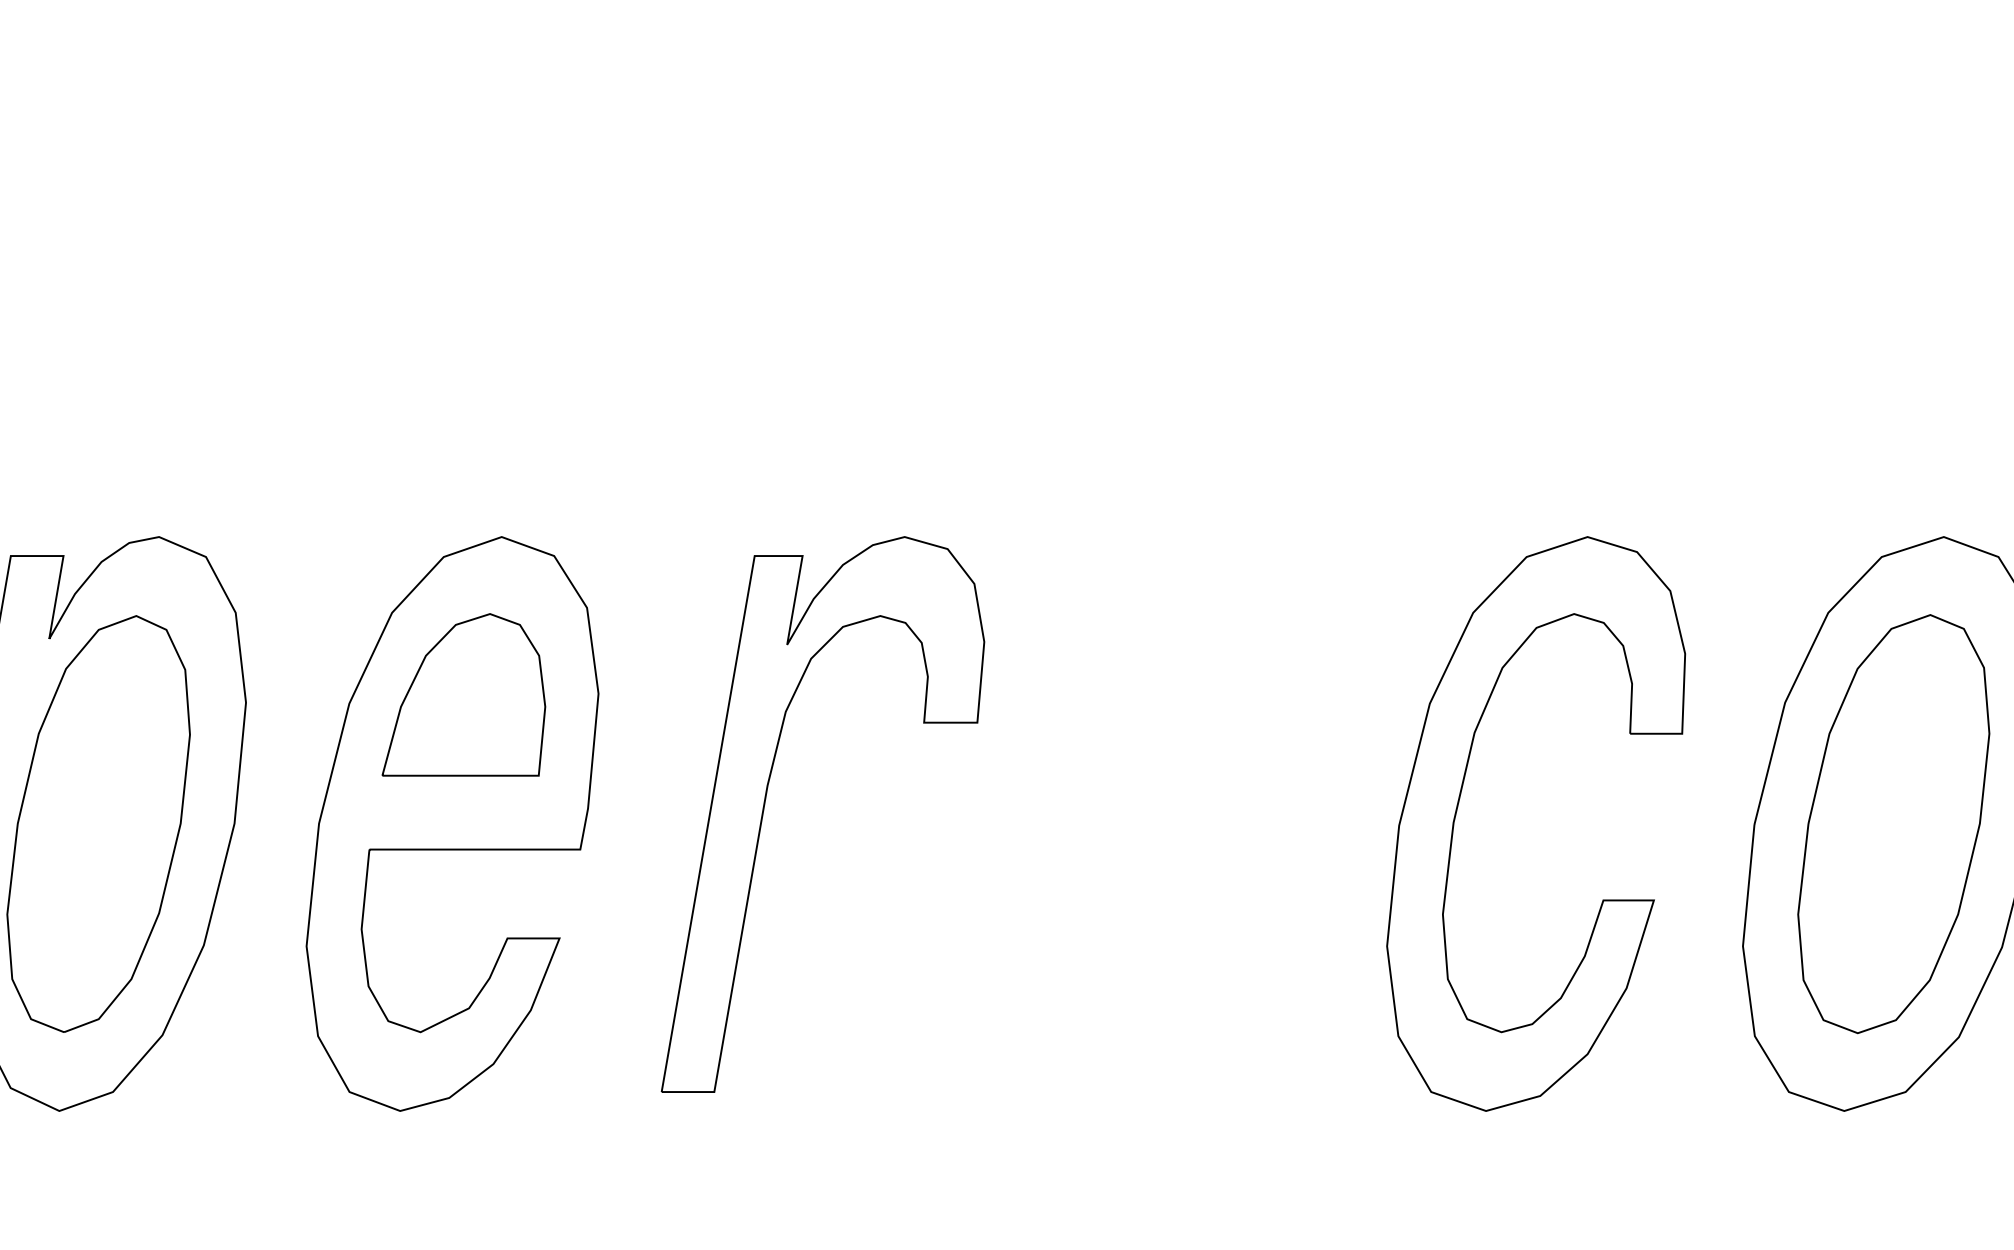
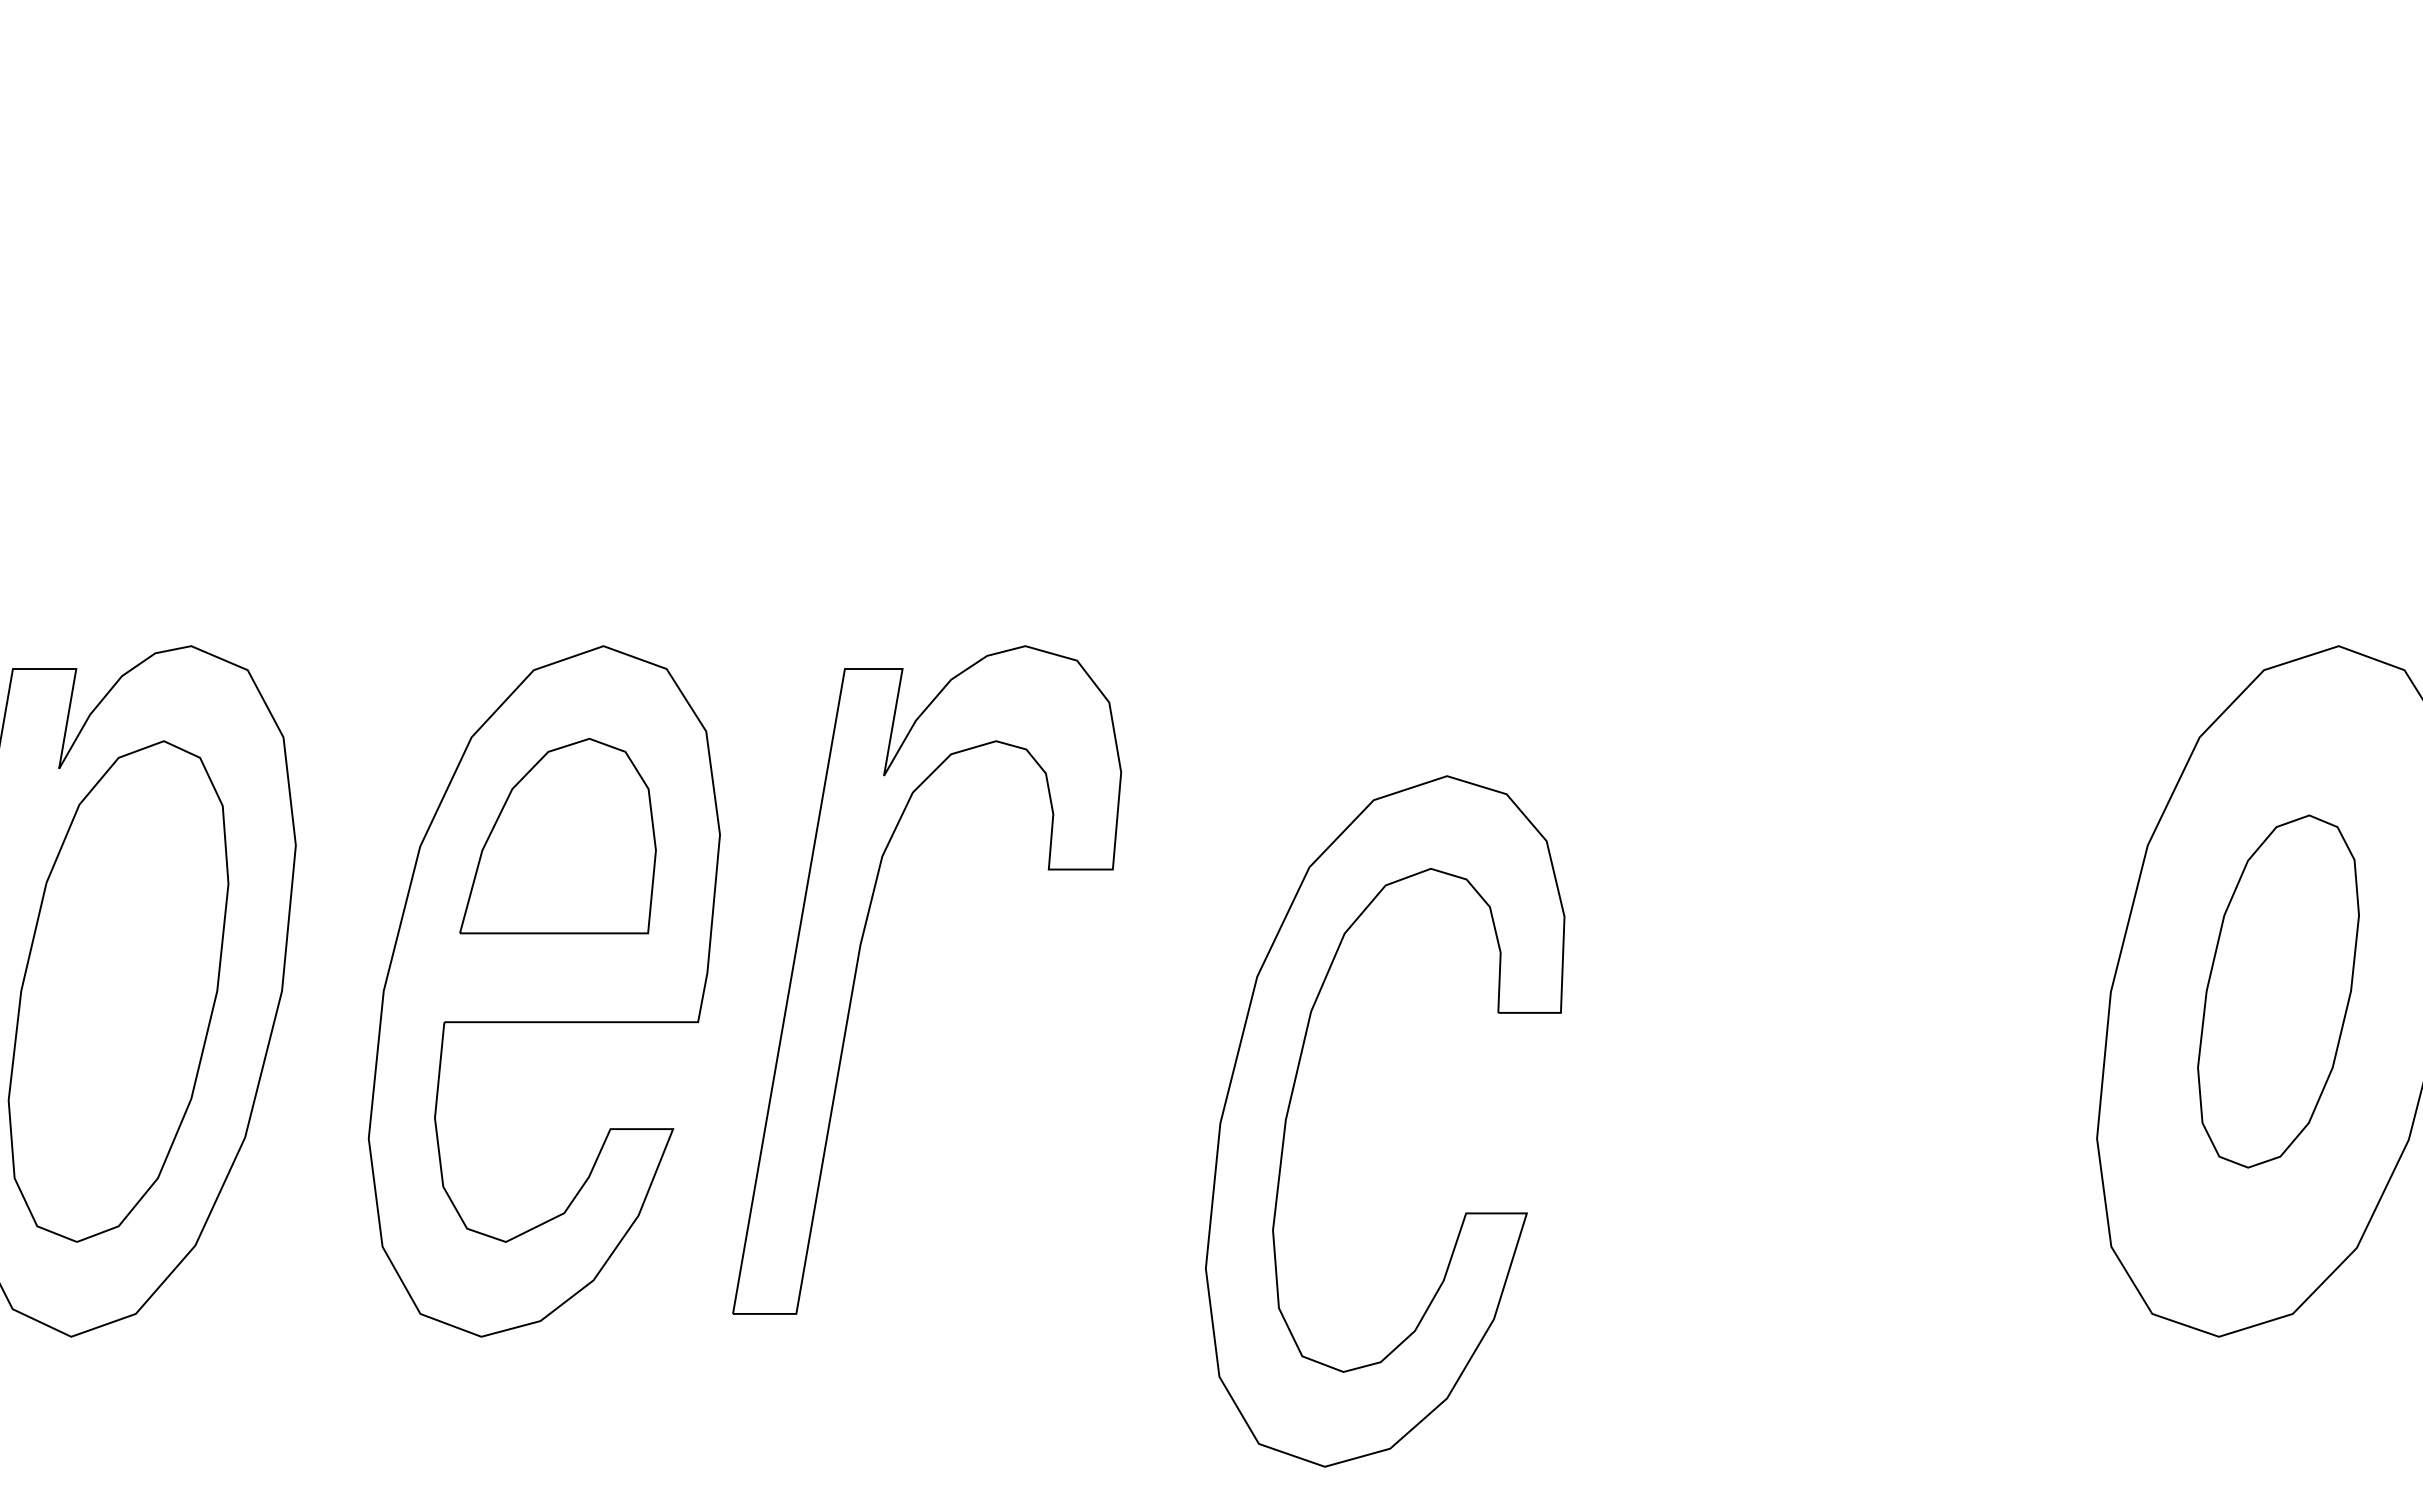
part: (765, 805) -> (857, 969), moved
part: (1458, 807) -> (1291, 1101), moved
part: (1893, 824) -> (2278, 991), size x0.7

